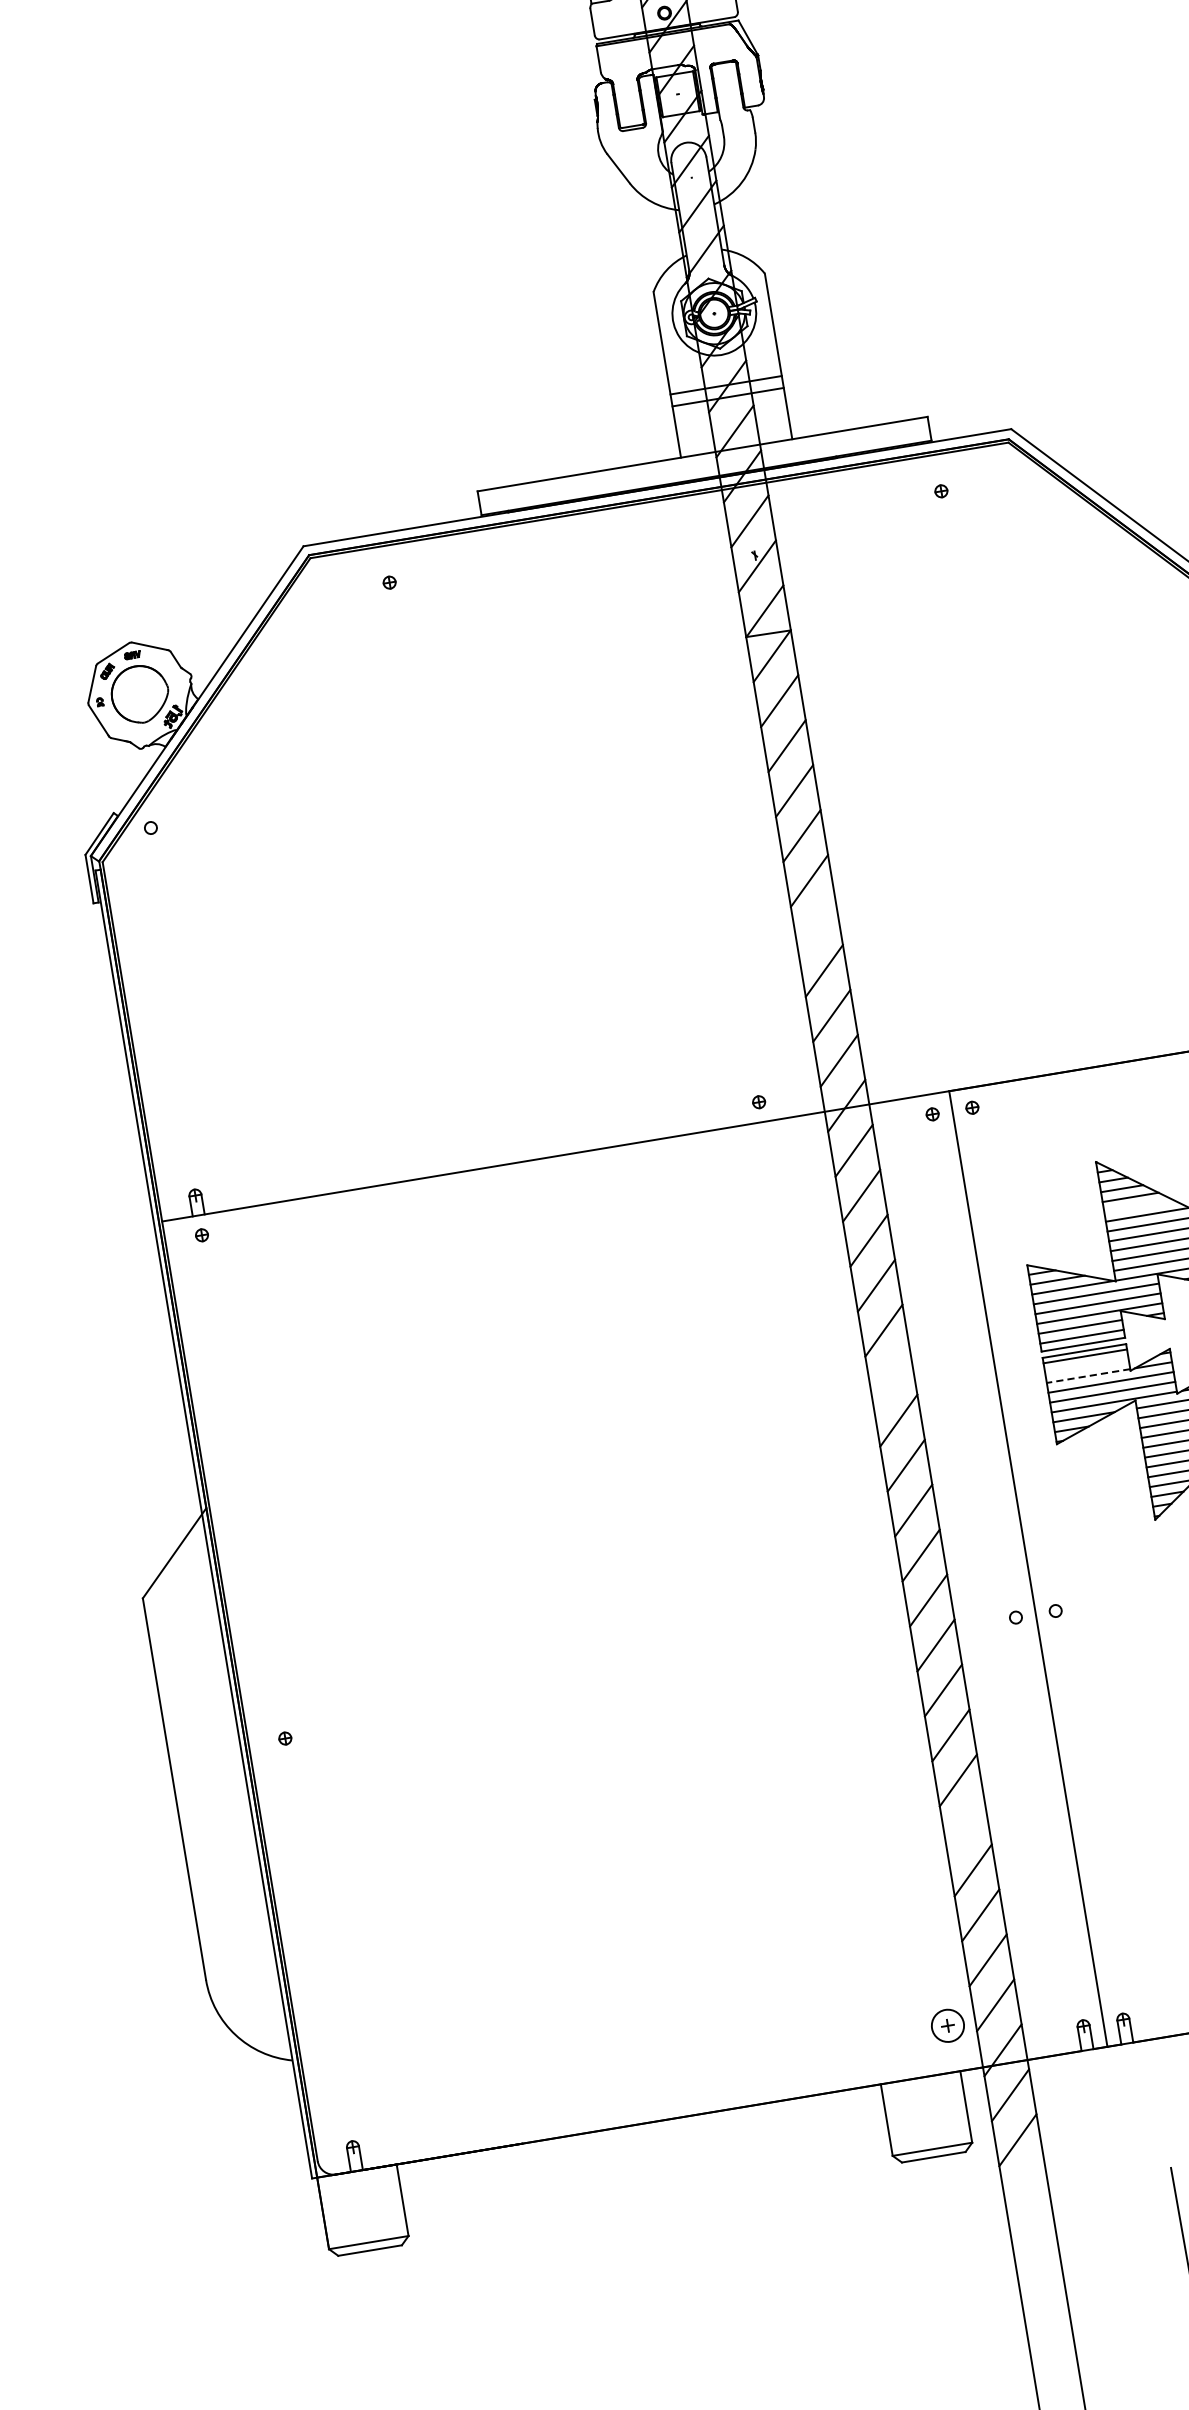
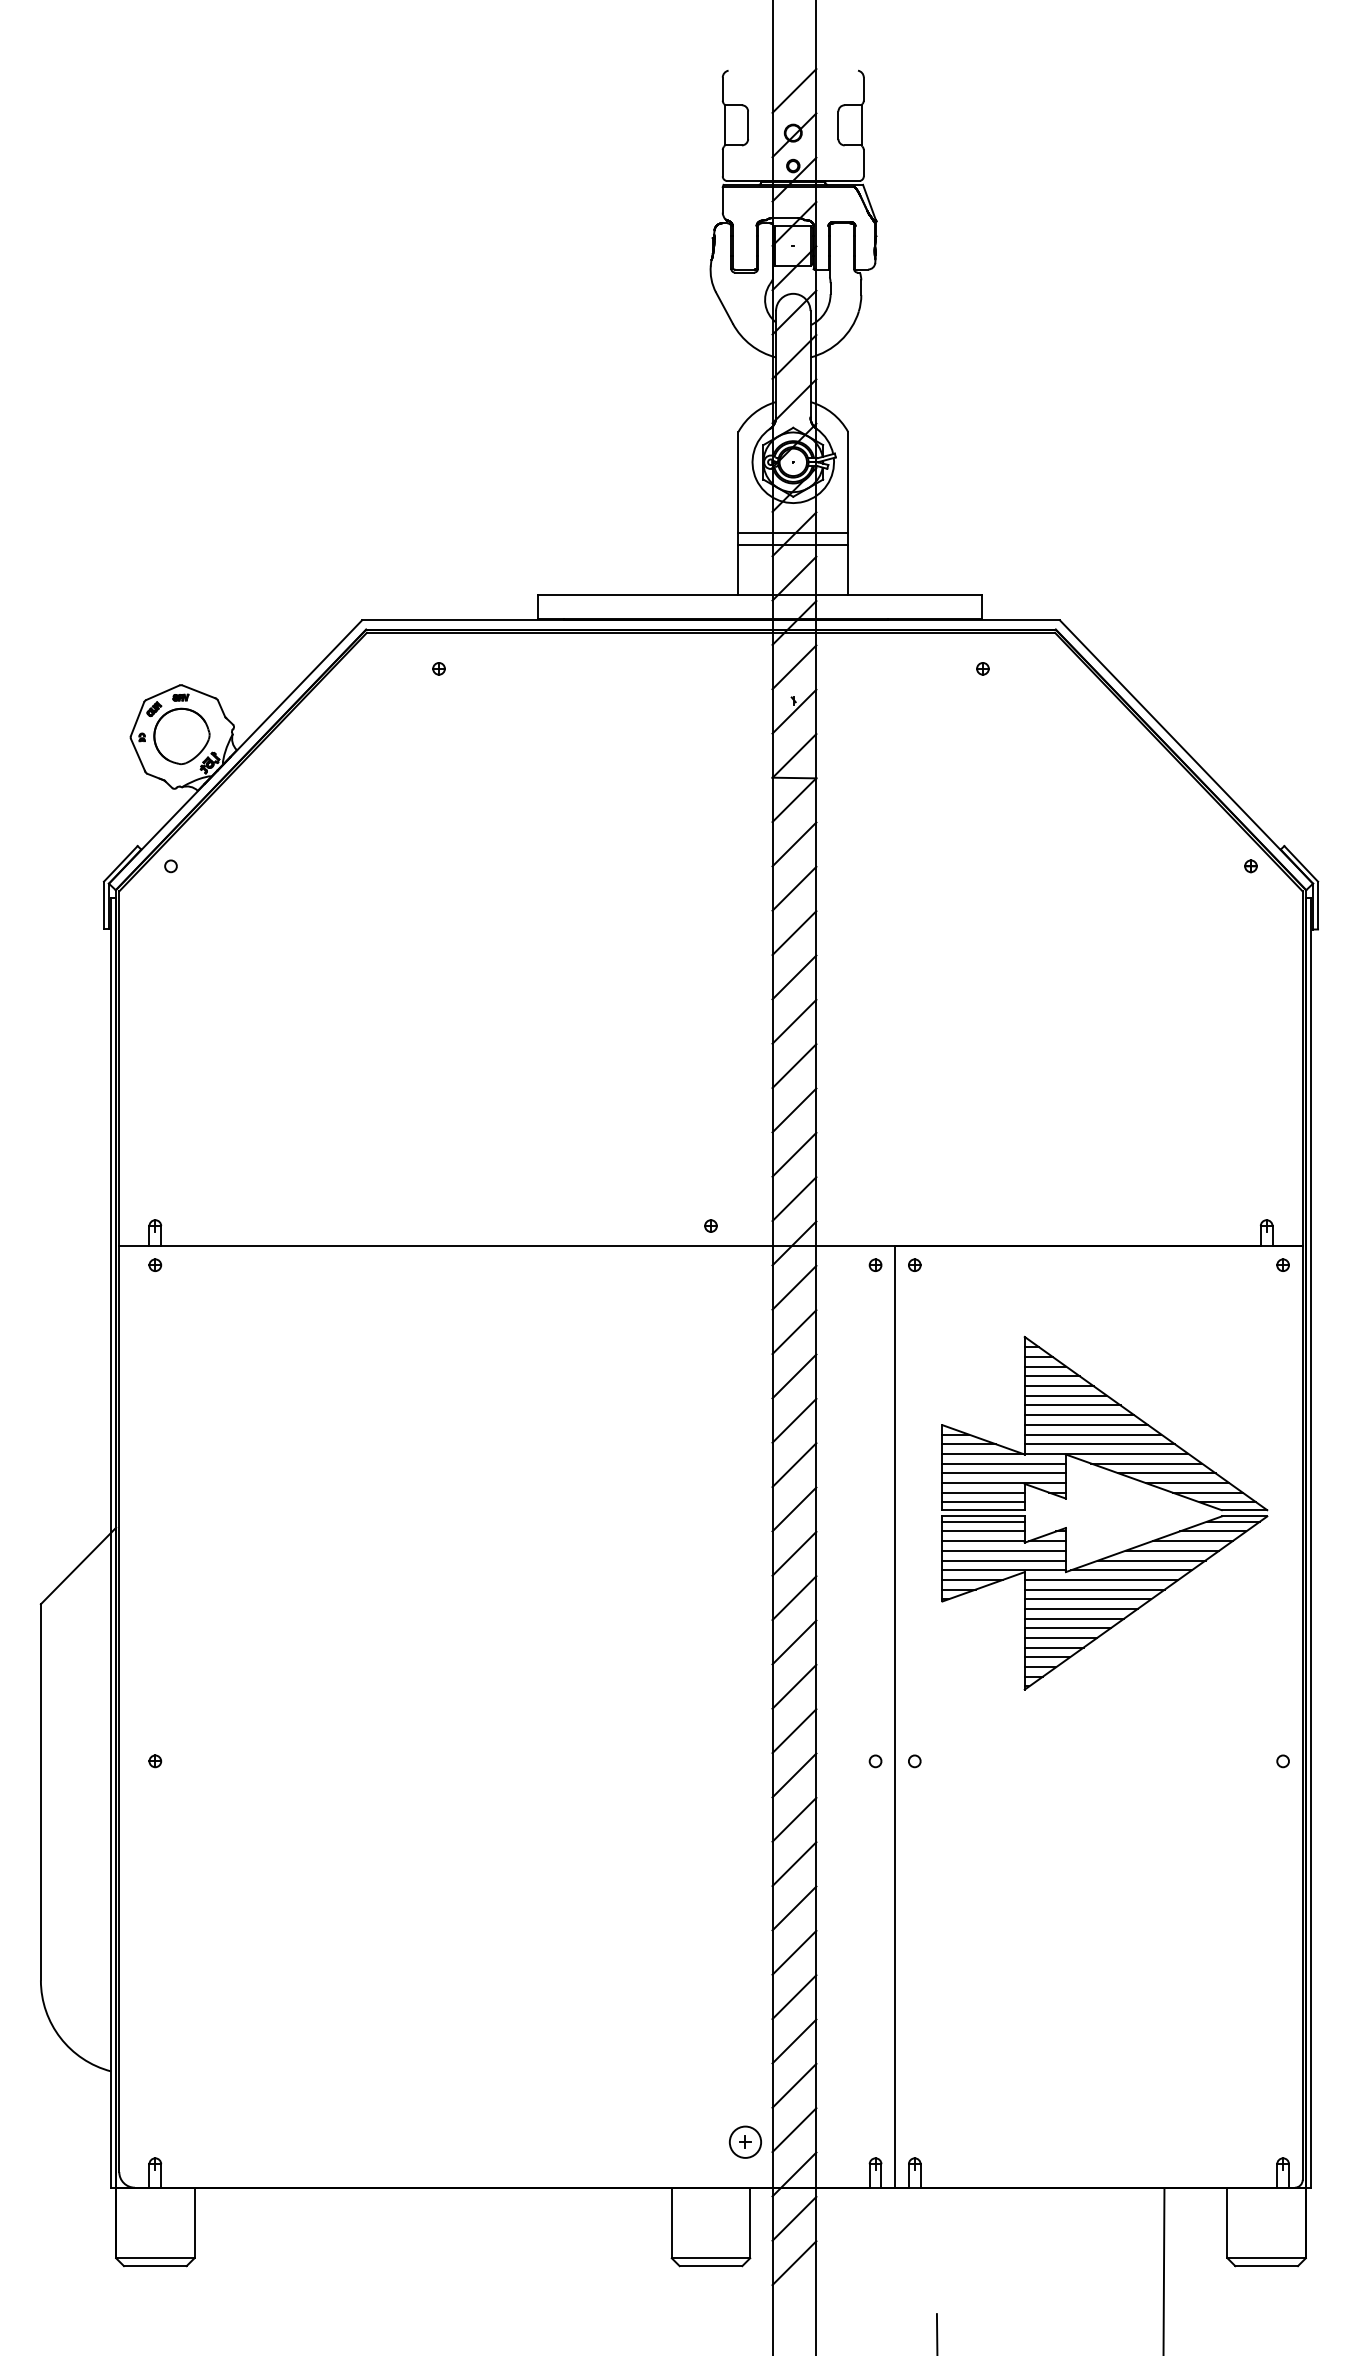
line: (817, 926) -> (794, 1066), added
line: (1138, 1206) -> (1058, 1386), added
line: (1086, 1366) -> (983, 1531), added
line: (891, 1375) -> (794, 1509), added
line: (1088, 1376) -> (983, 1541), dashed -> solid
line: (965, 1825) -> (794, 1952), added

